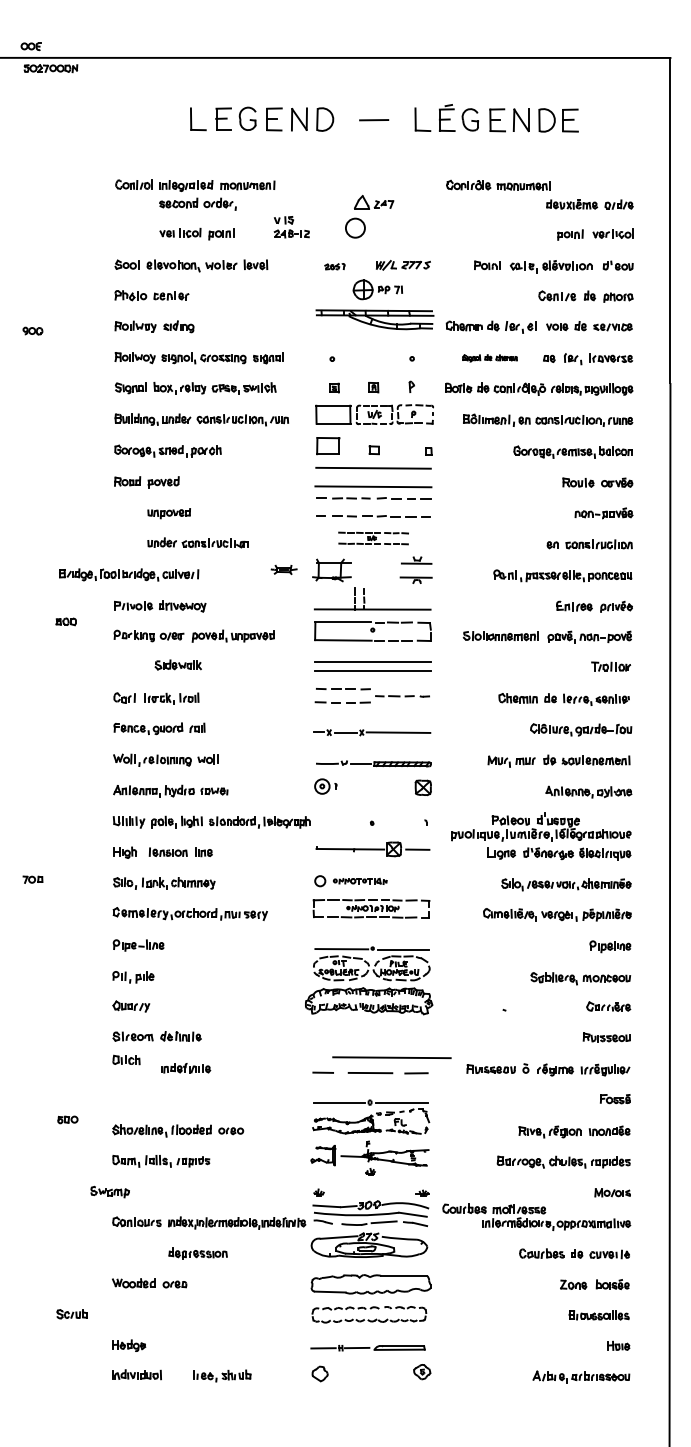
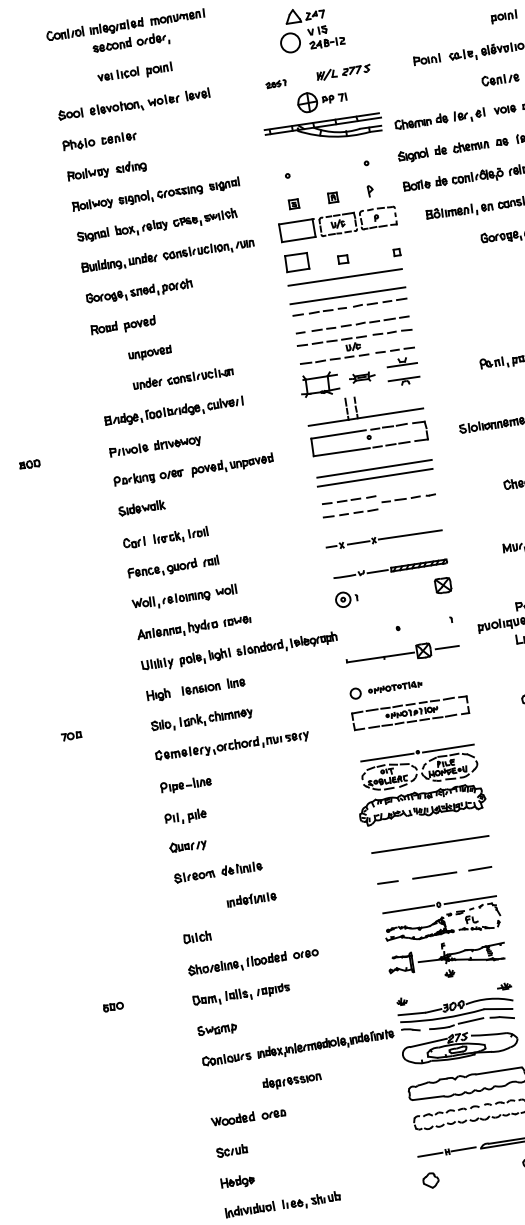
part: (291, 227) -> (326, 36), moved
part: (489, 358) -> (442, 151), size x1.67
part: (373, 538) -> (355, 346), size x1.67
part: (283, 569) -> (361, 377), moved
part: (129, 574) -> (174, 411), moved
part: (65, 621) -> (28, 464), moved
part: (177, 664) -> (140, 507), moved
line: (391, 1057) -> (429, 844), moved
part: (126, 1059) -> (197, 937), moved
part: (67, 1119) -> (112, 1006), moved
part: (109, 1191) -> (216, 1029), moved
part: (71, 1314) -> (231, 1151), moved
part: (222, 1375) -> (311, 1200), moved

